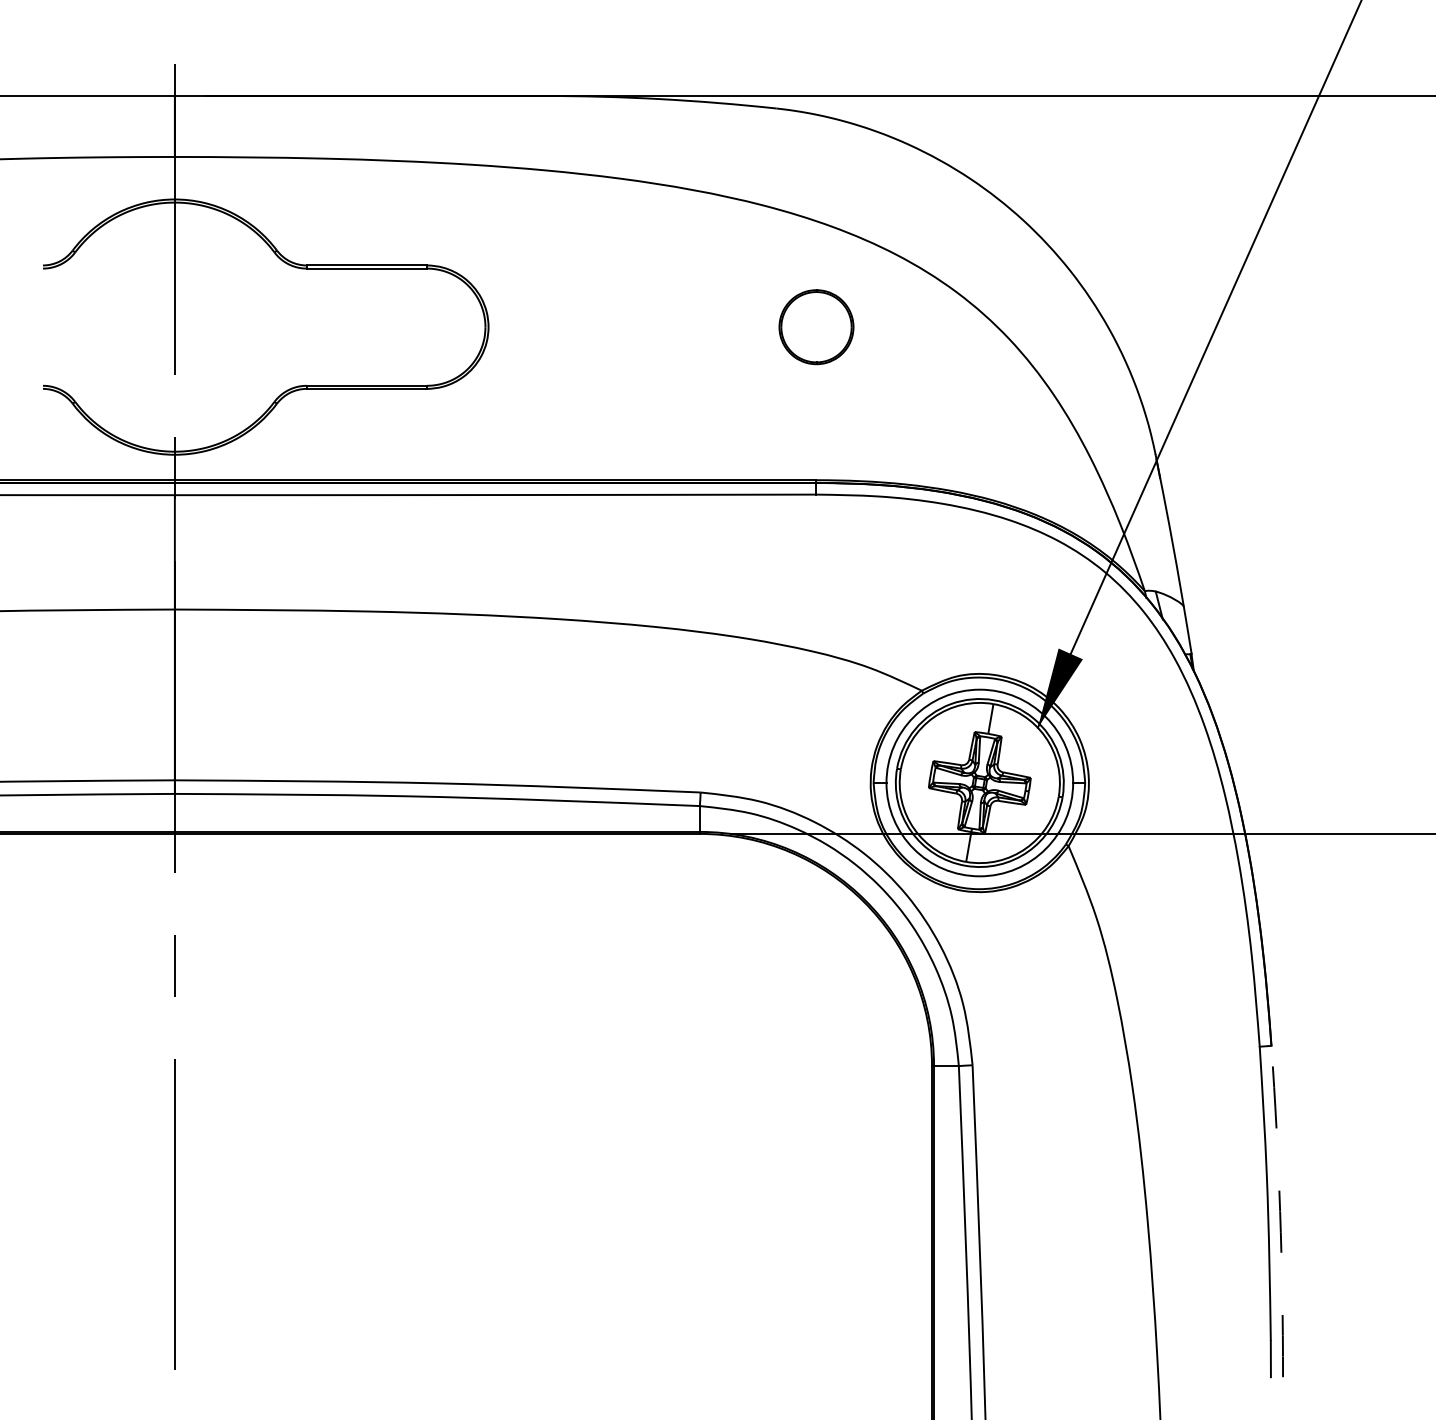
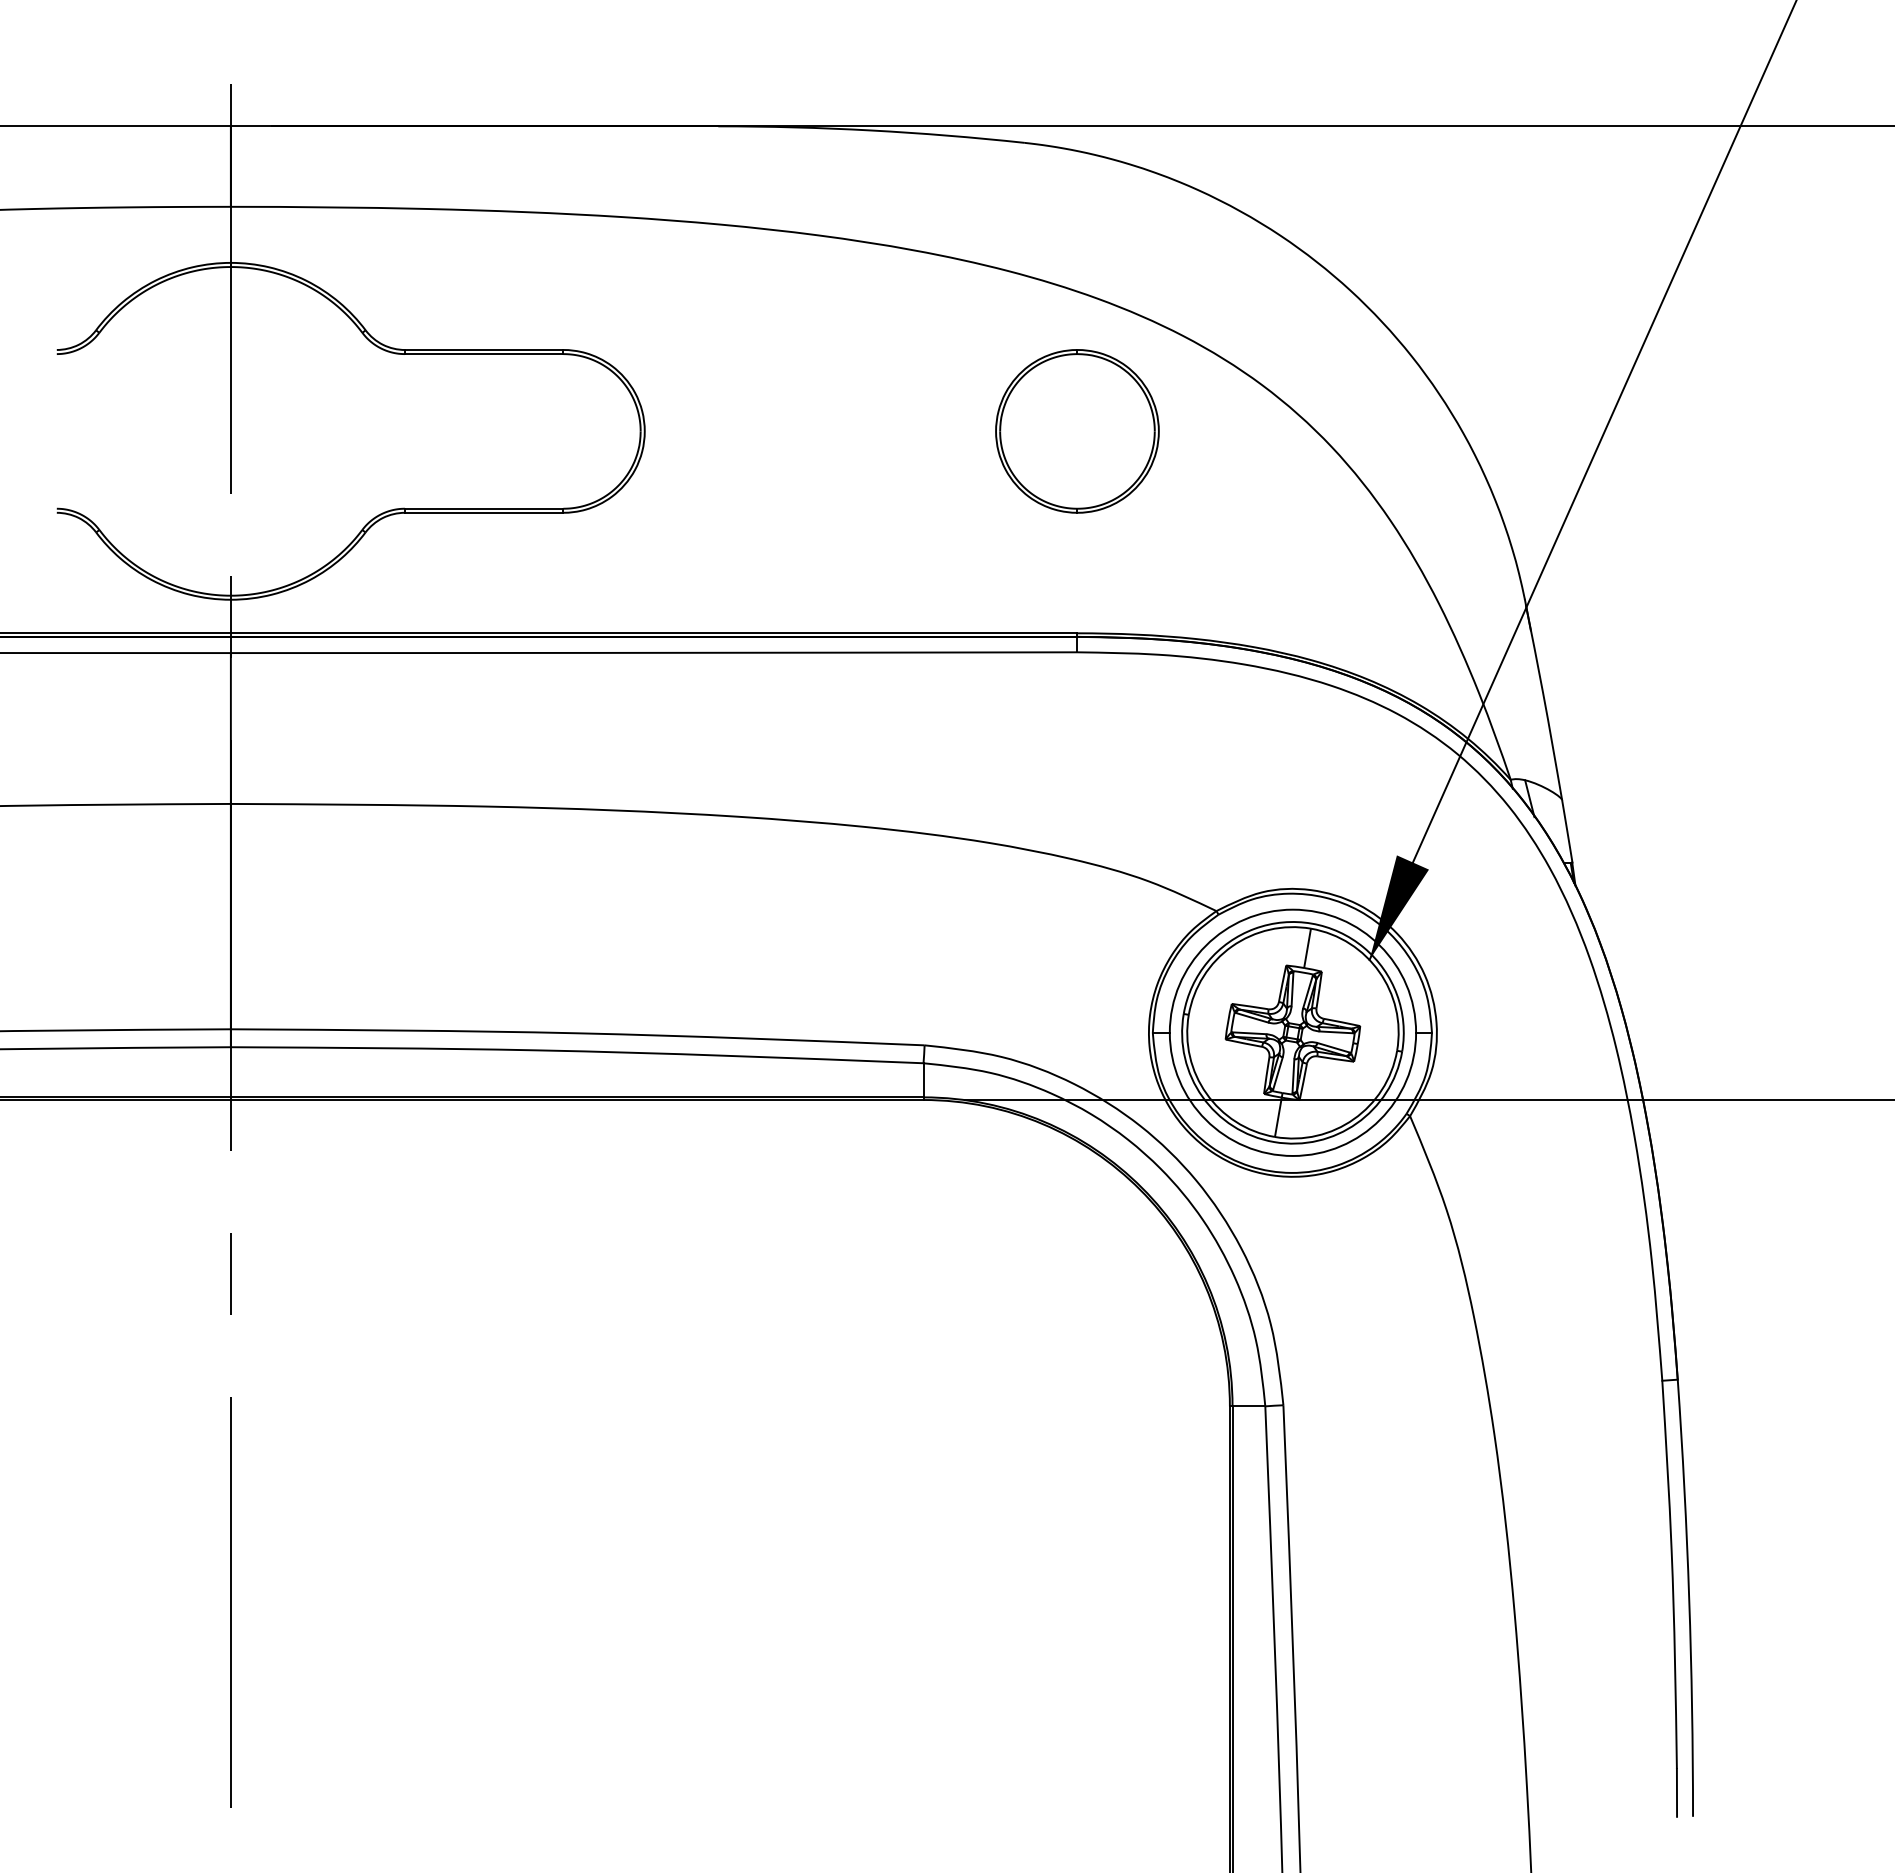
part: (816, 327) -> (1077, 431), size x1.67
arc: (1280, 1211) -> (1689, 1598), dashed -> solid

